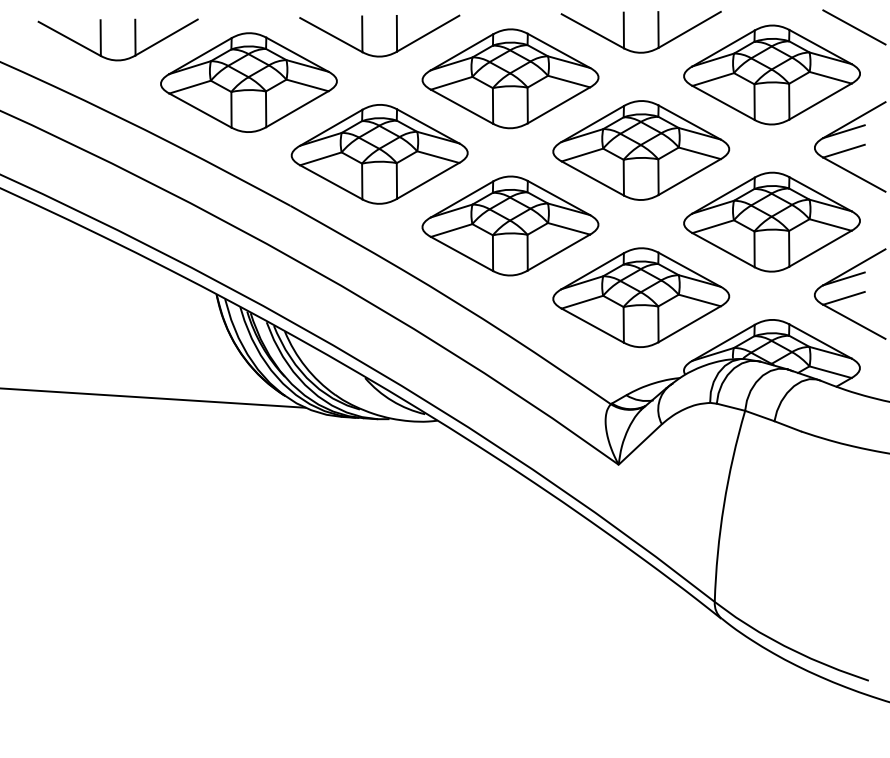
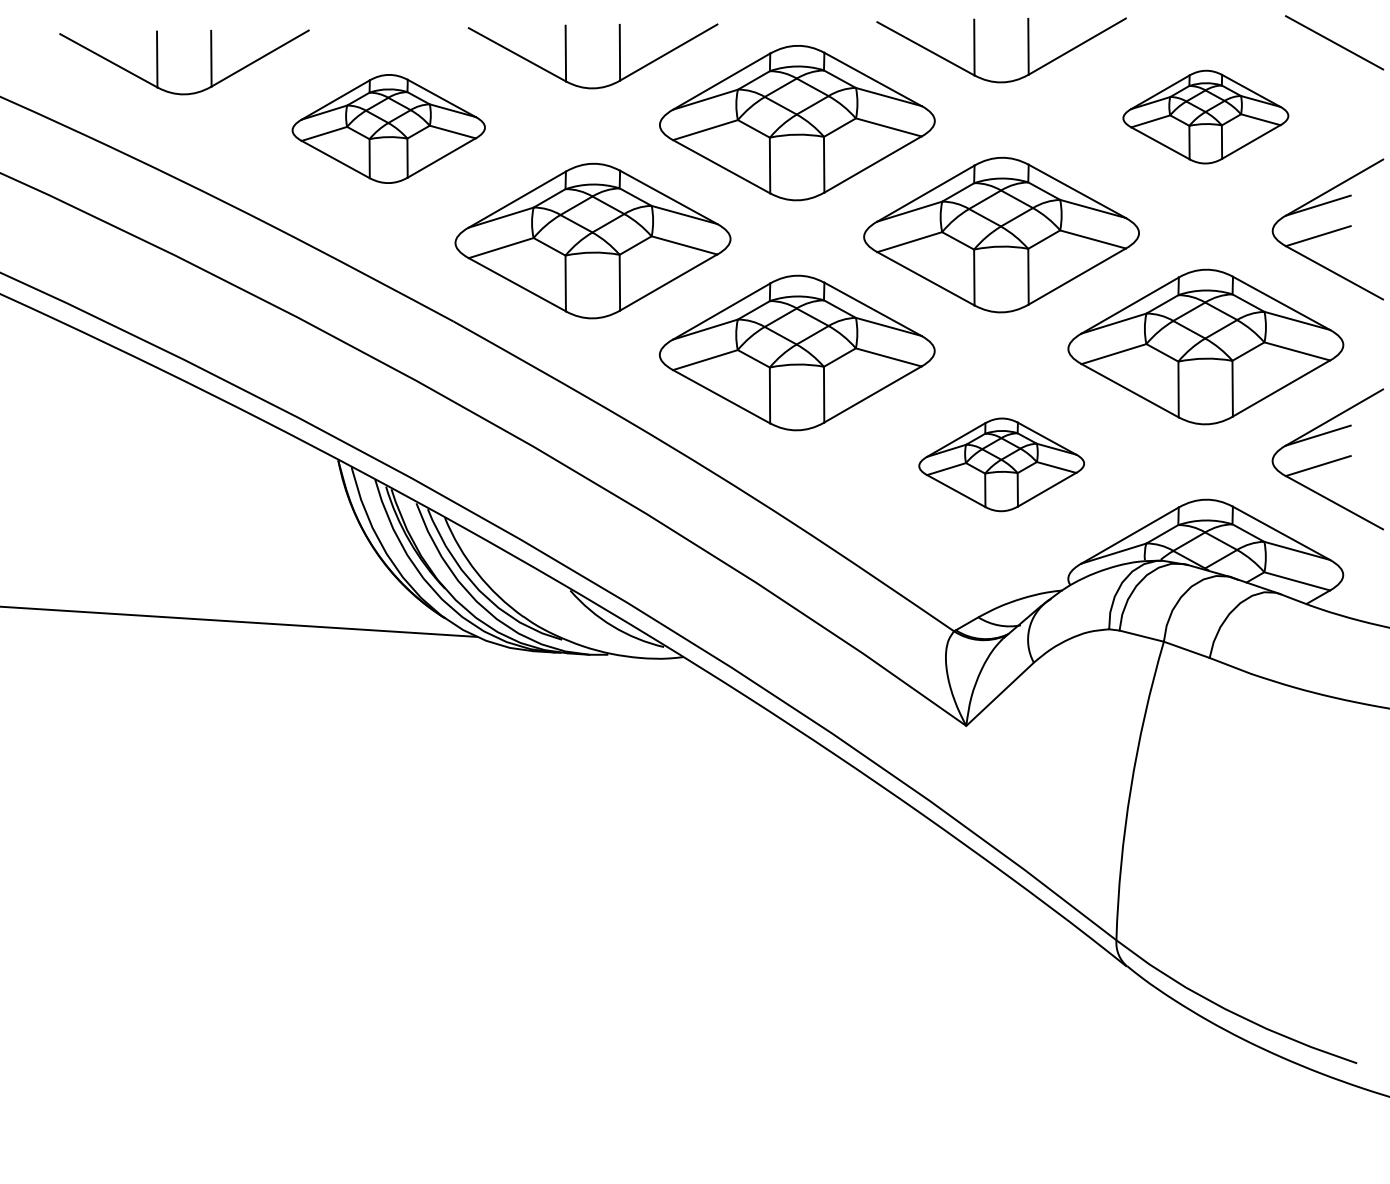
part: (771, 74) -> (1205, 116), size x0.6
part: (248, 82) -> (388, 128), size x0.7
part: (641, 297) -> (1001, 464), size x0.6

